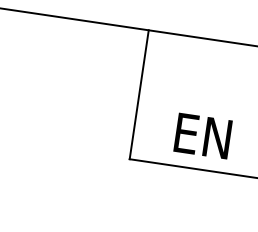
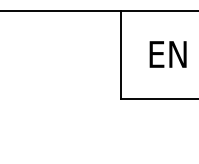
text: (202, 135) -> (167, 54), moved

